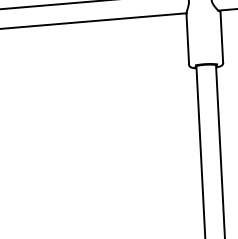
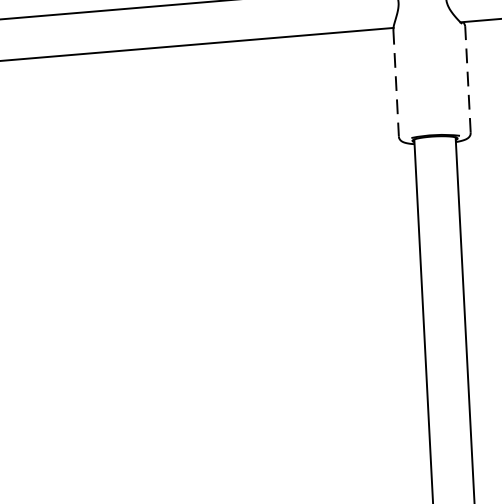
line: (221, 37) -> (467, 79), solid -> dashed
line: (187, 39) -> (395, 83), solid -> dashed

